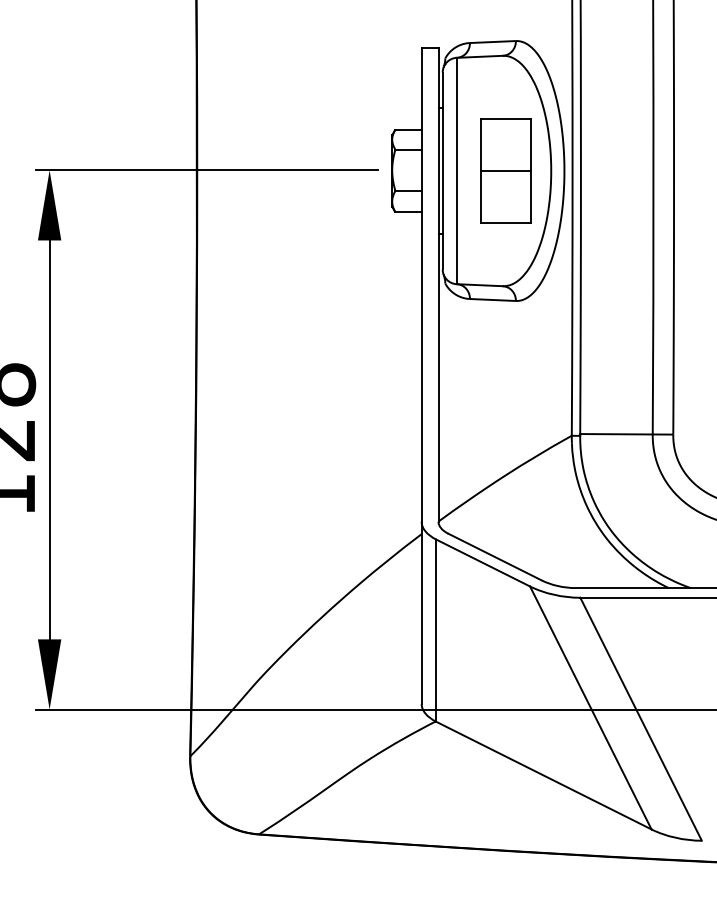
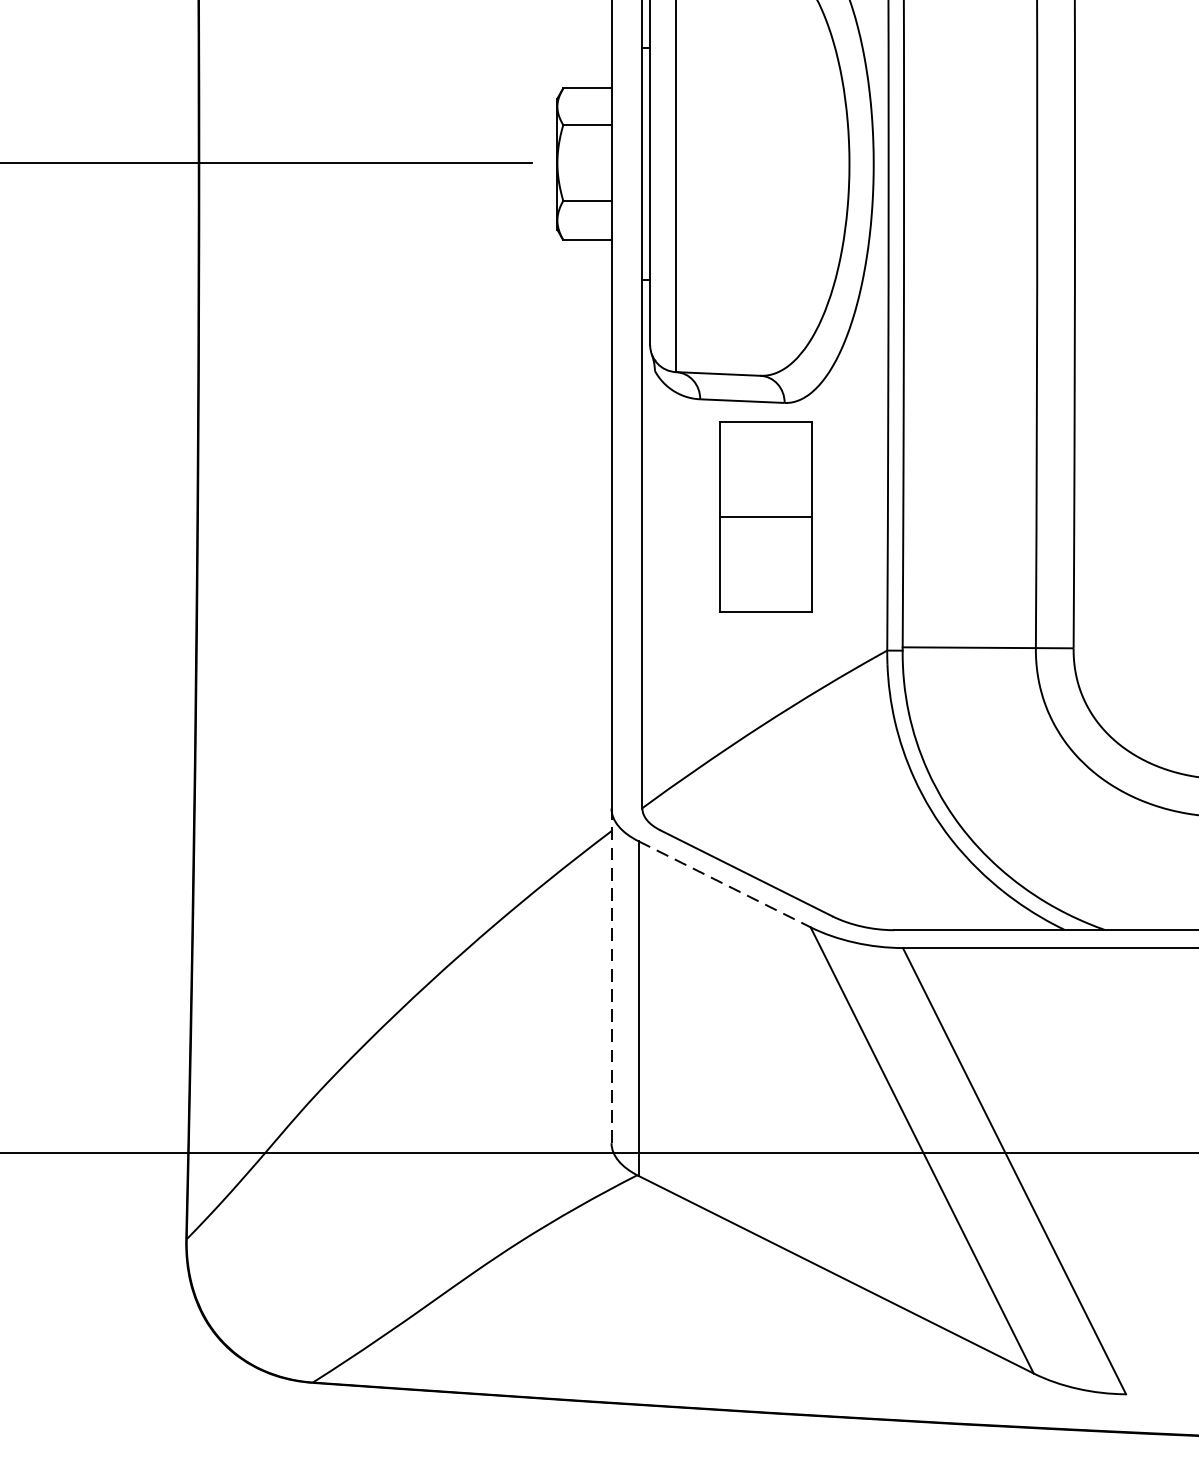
part: (505, 170) -> (765, 515), moved
line: (483, 563) -> (725, 885), solid -> dashed
line: (421, 612) -> (611, 975), solid -> dashed

